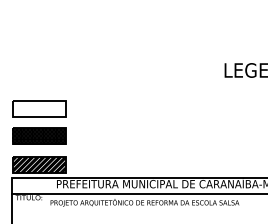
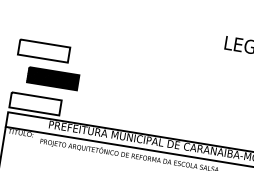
part: (39, 135) -> (53, 77), moved
hatch: (38, 165) -> (34, 103), removed

